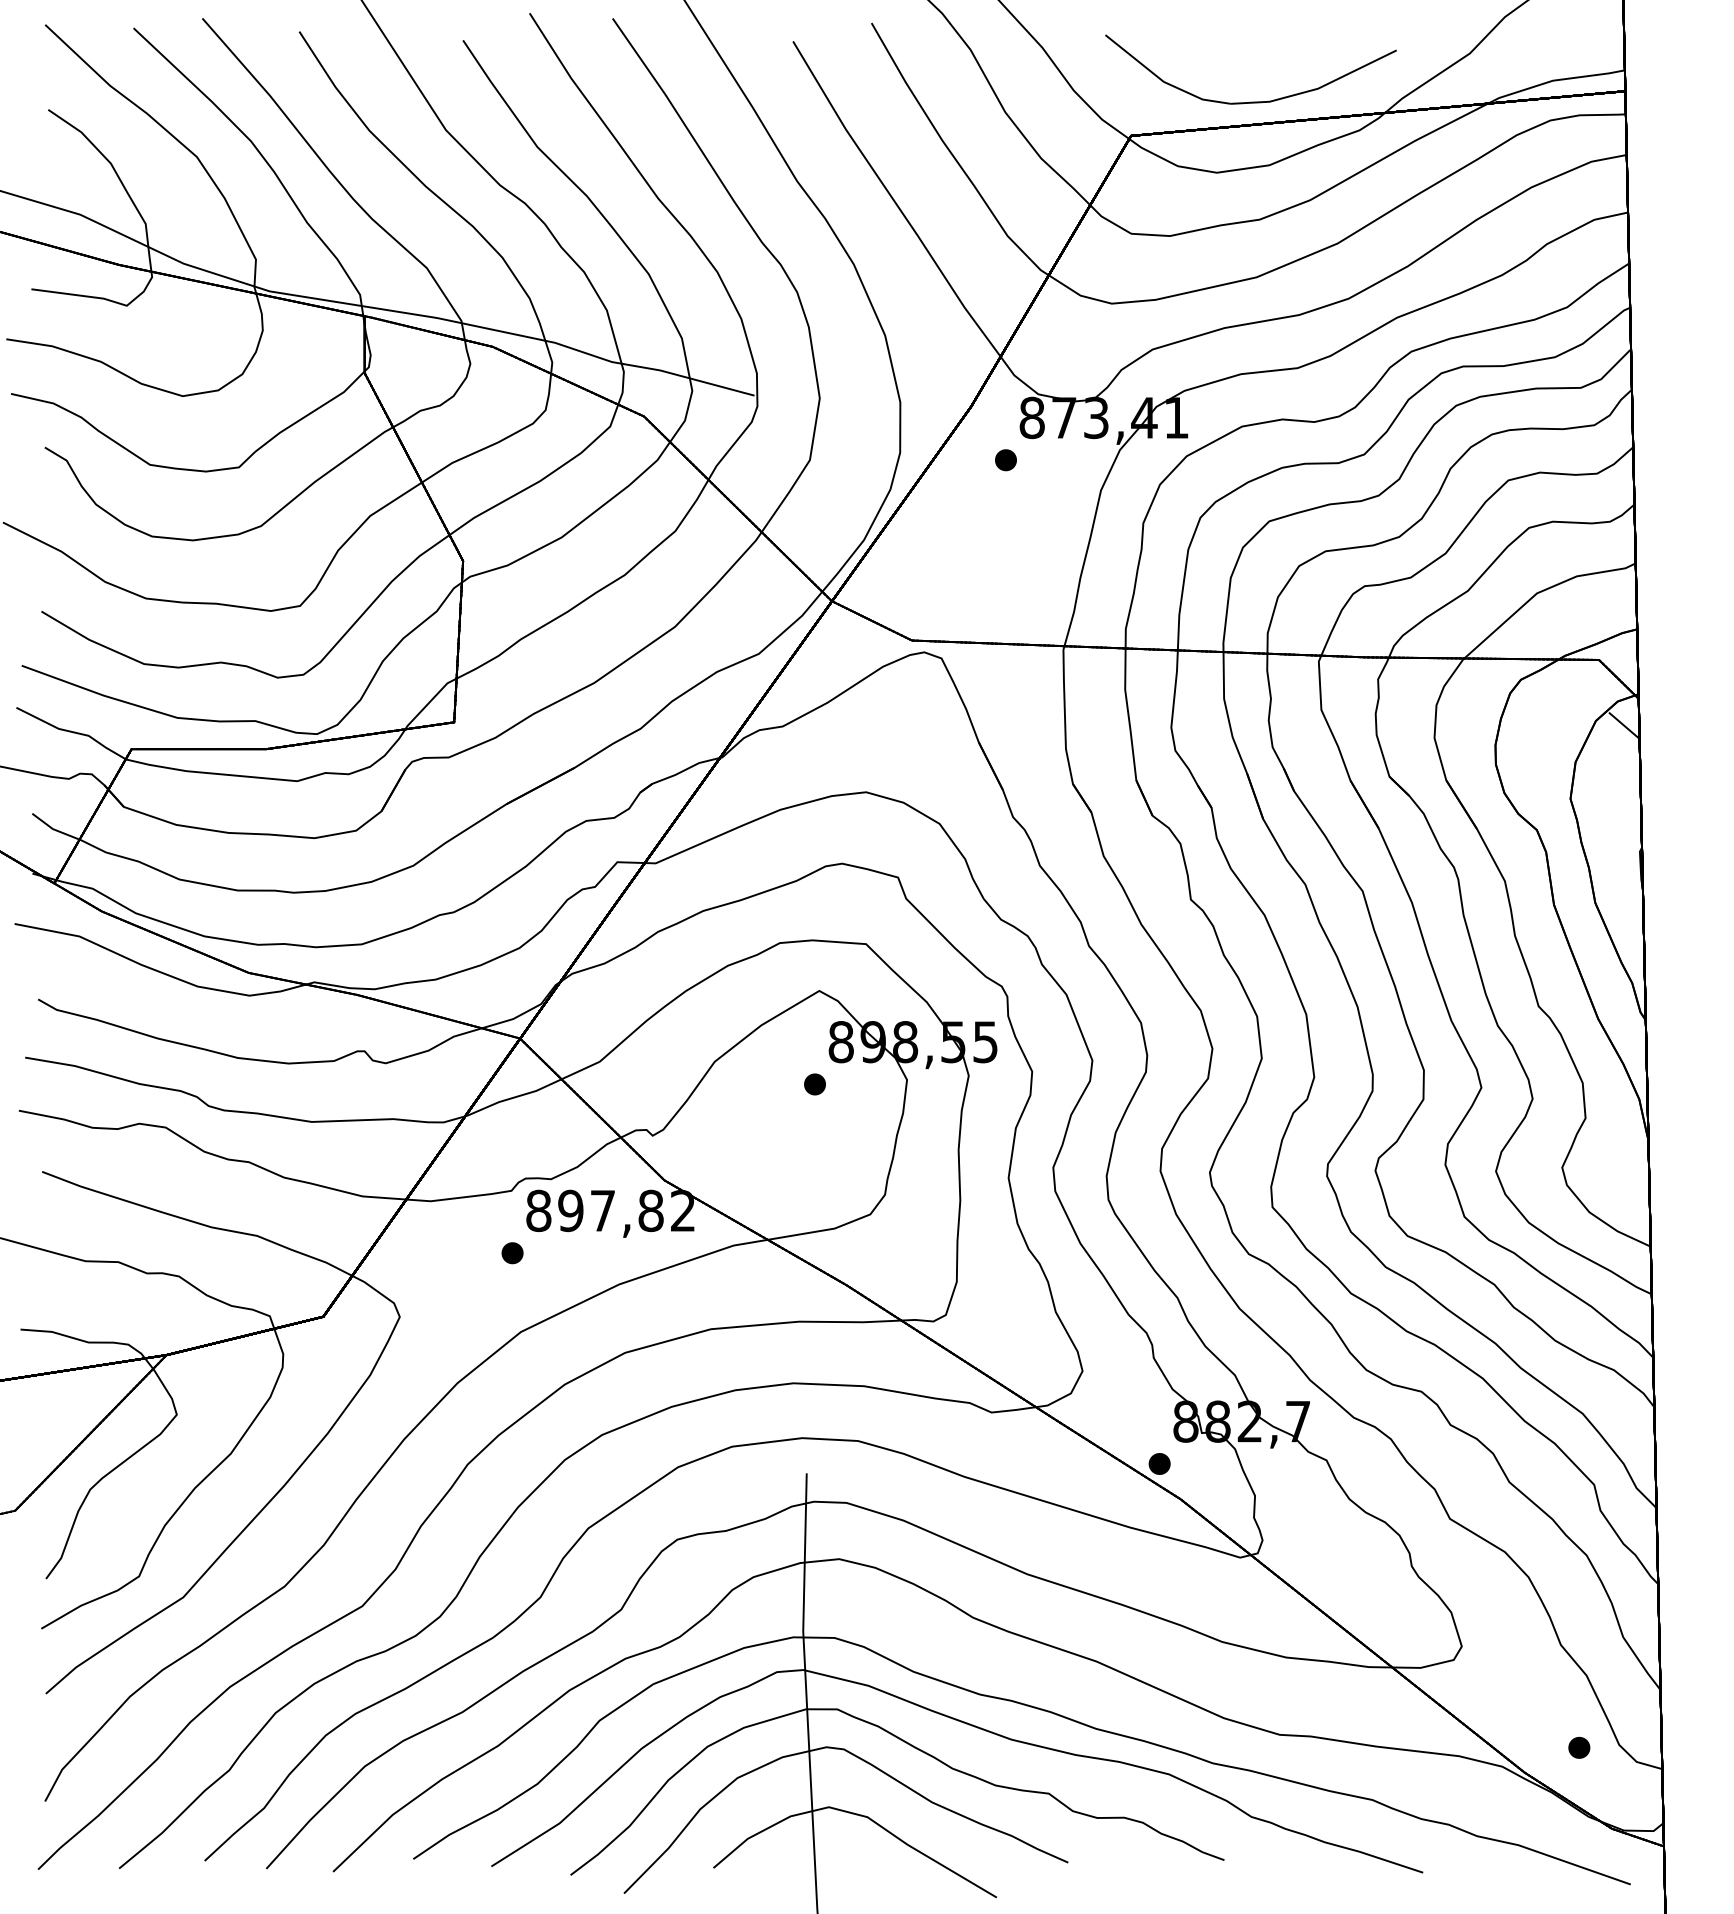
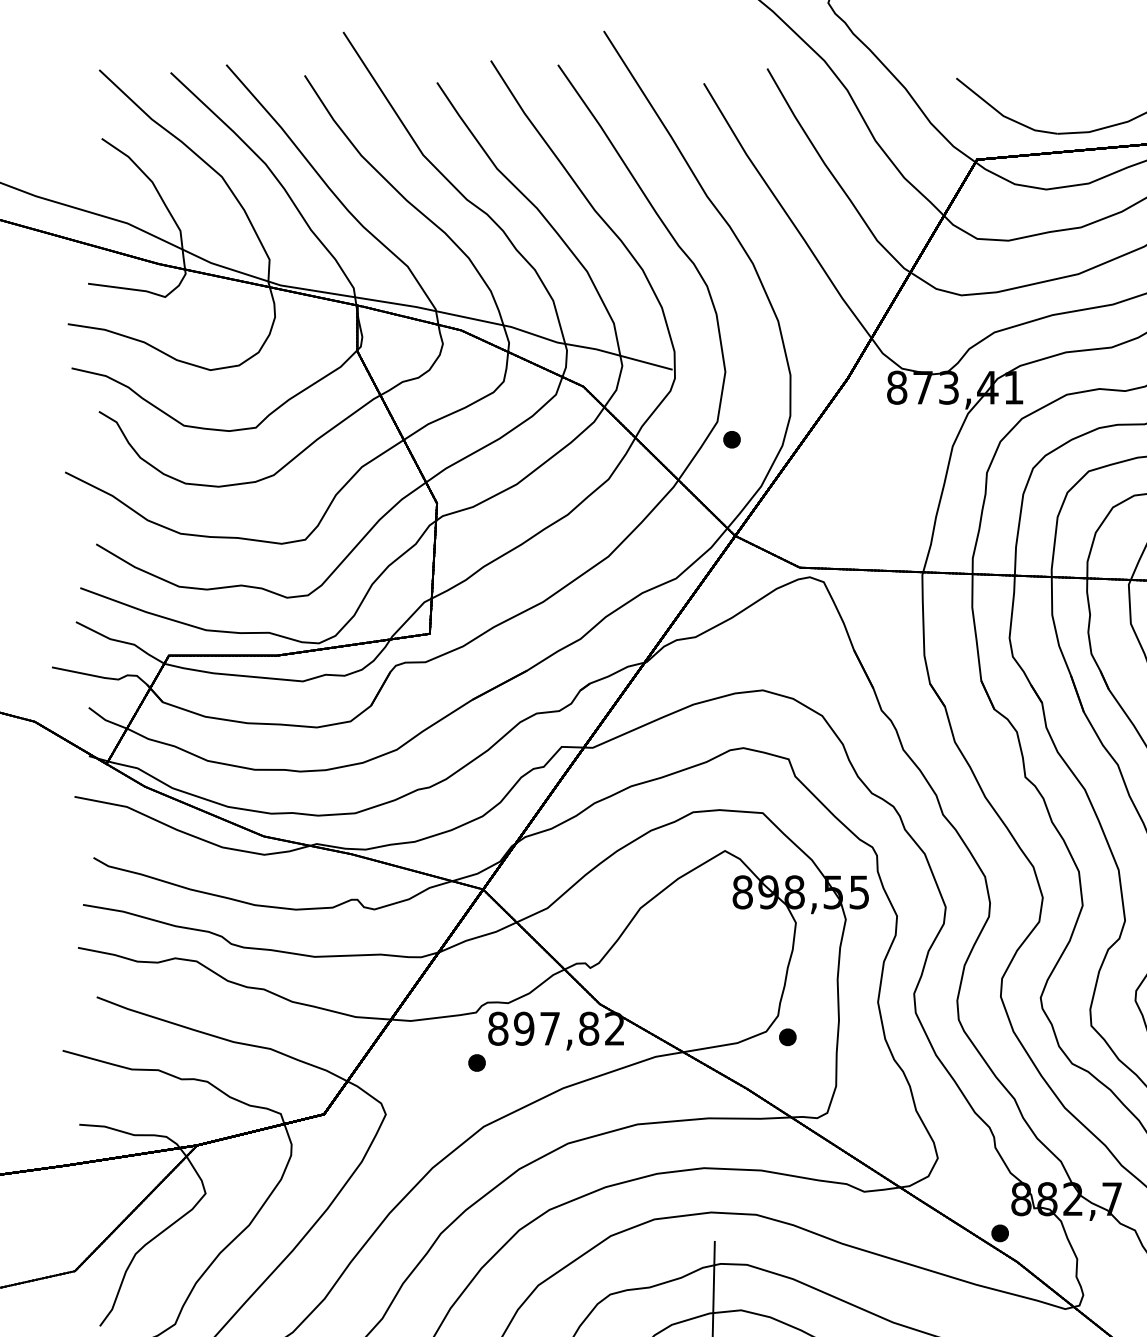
part: (1005, 460) -> (731, 439), moved
part: (814, 1084) -> (787, 1037), moved

